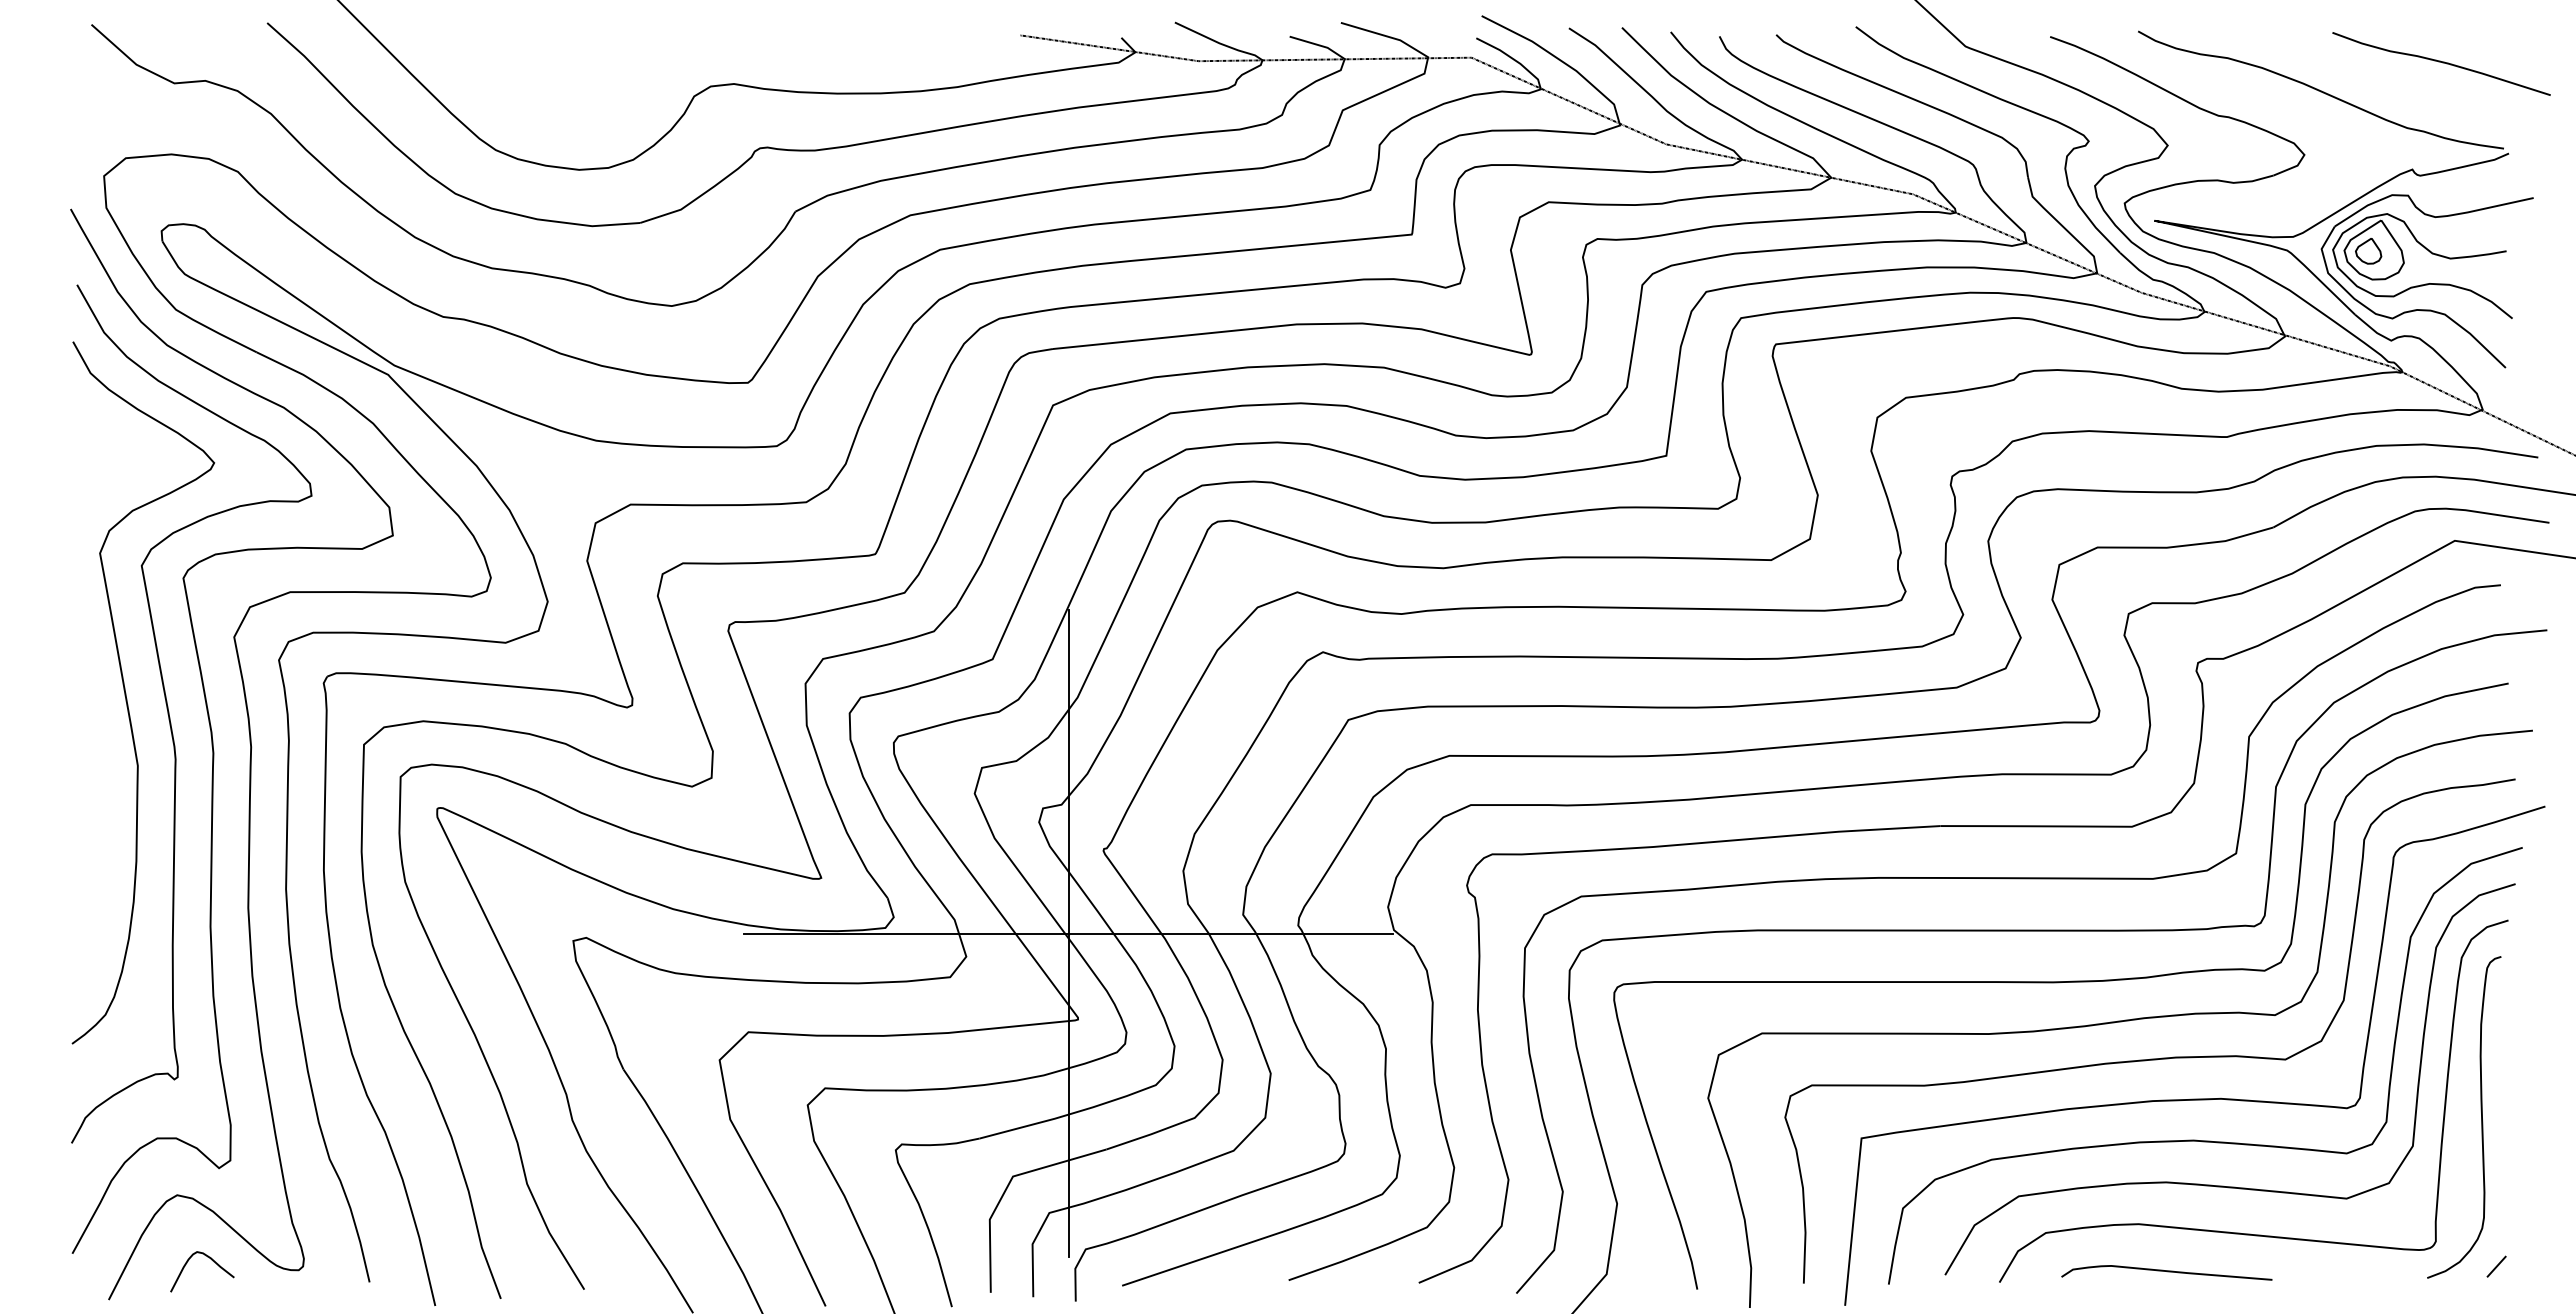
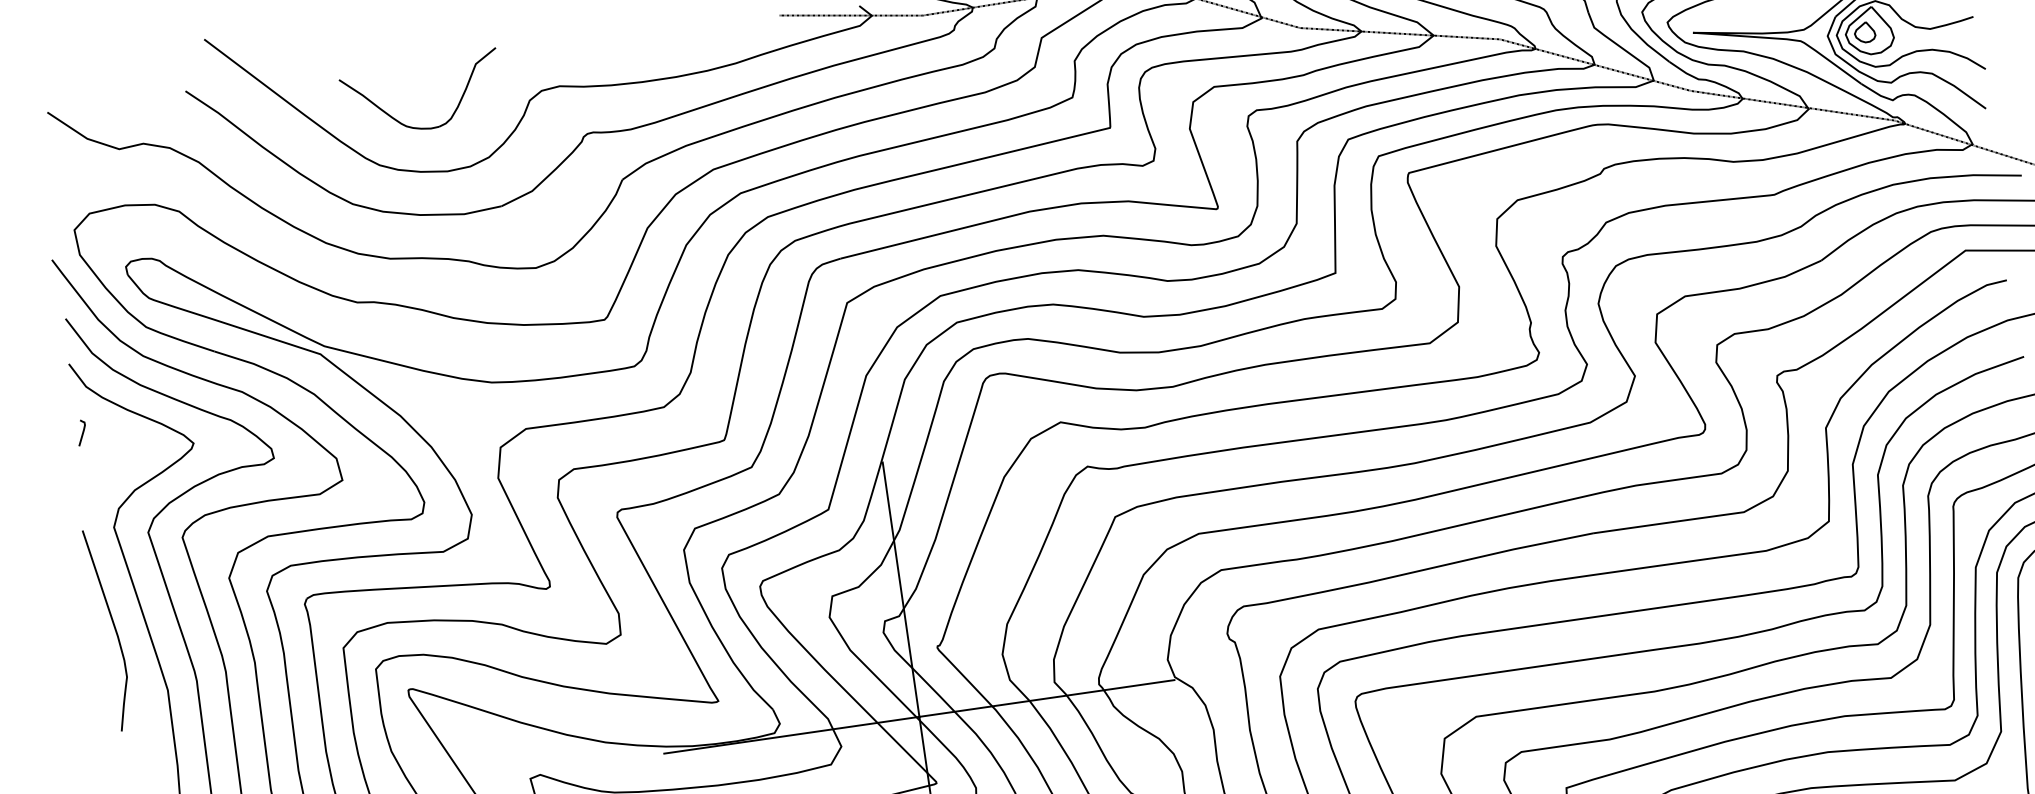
part: (548, 109) -> (416, 127), added
curve: (77, 429) -> (82, 432), added
curve: (82, 679) -> (114, 628), added

